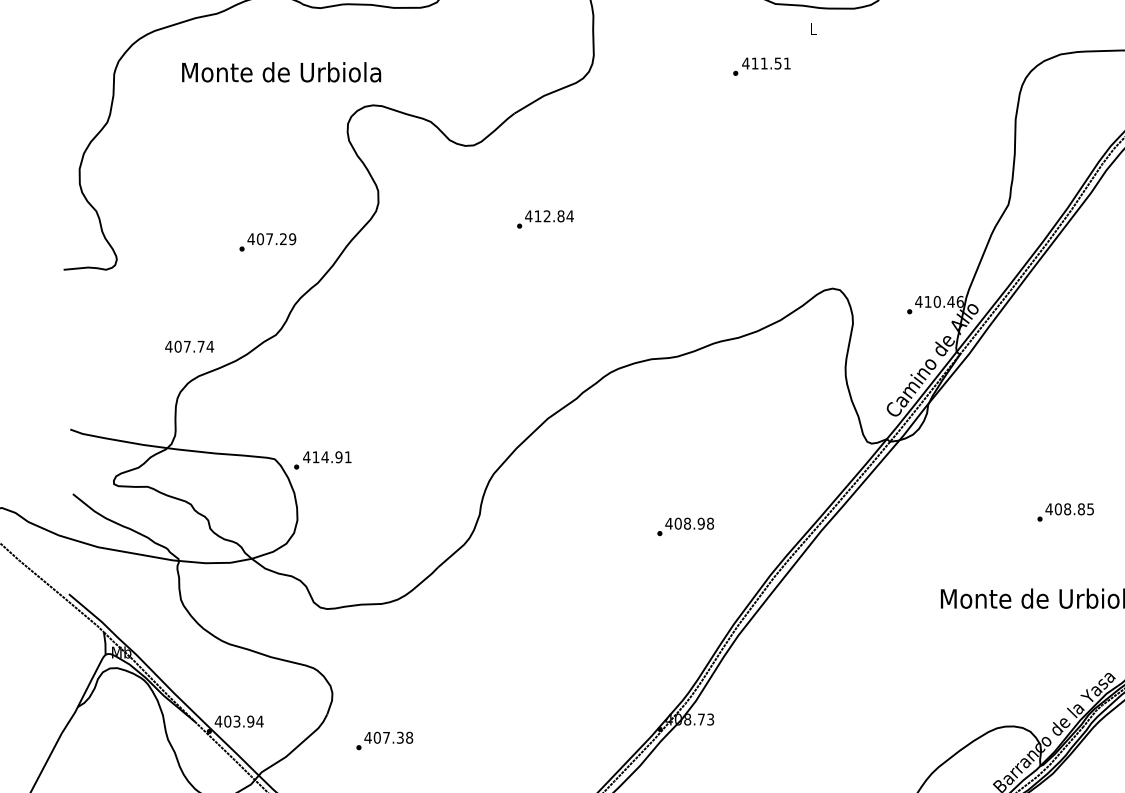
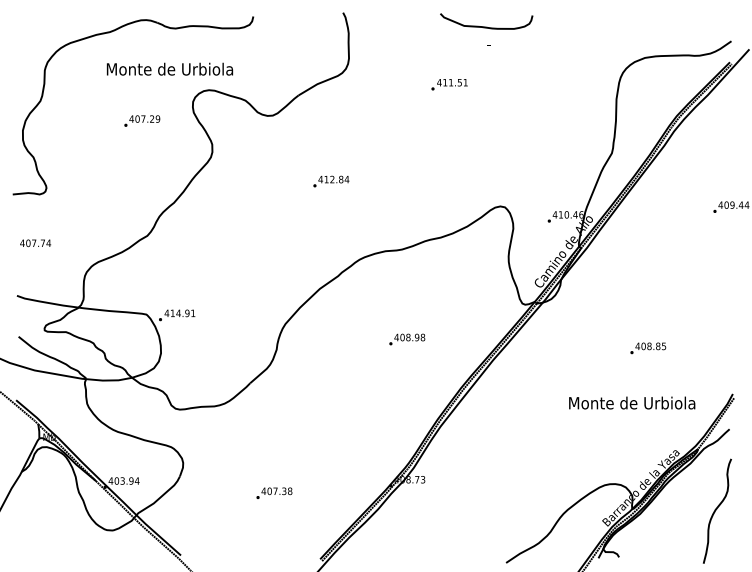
text: (761, 66) -> (449, 84), moved
text: (280, 71) -> (169, 68), moved
text: (545, 219) -> (331, 181), moved
text: (268, 241) -> (142, 120), moved
text: (189, 347) -> (35, 243), moved
text: (686, 526) -> (407, 339), moved
text: (384, 739) -> (274, 492), moved

